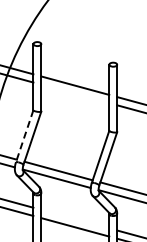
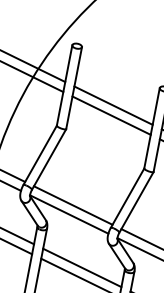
line: (75, 93) -> (111, 115), added
line: (24, 136) -> (39, 155), dashed -> solid
line: (75, 218) -> (82, 267), added

